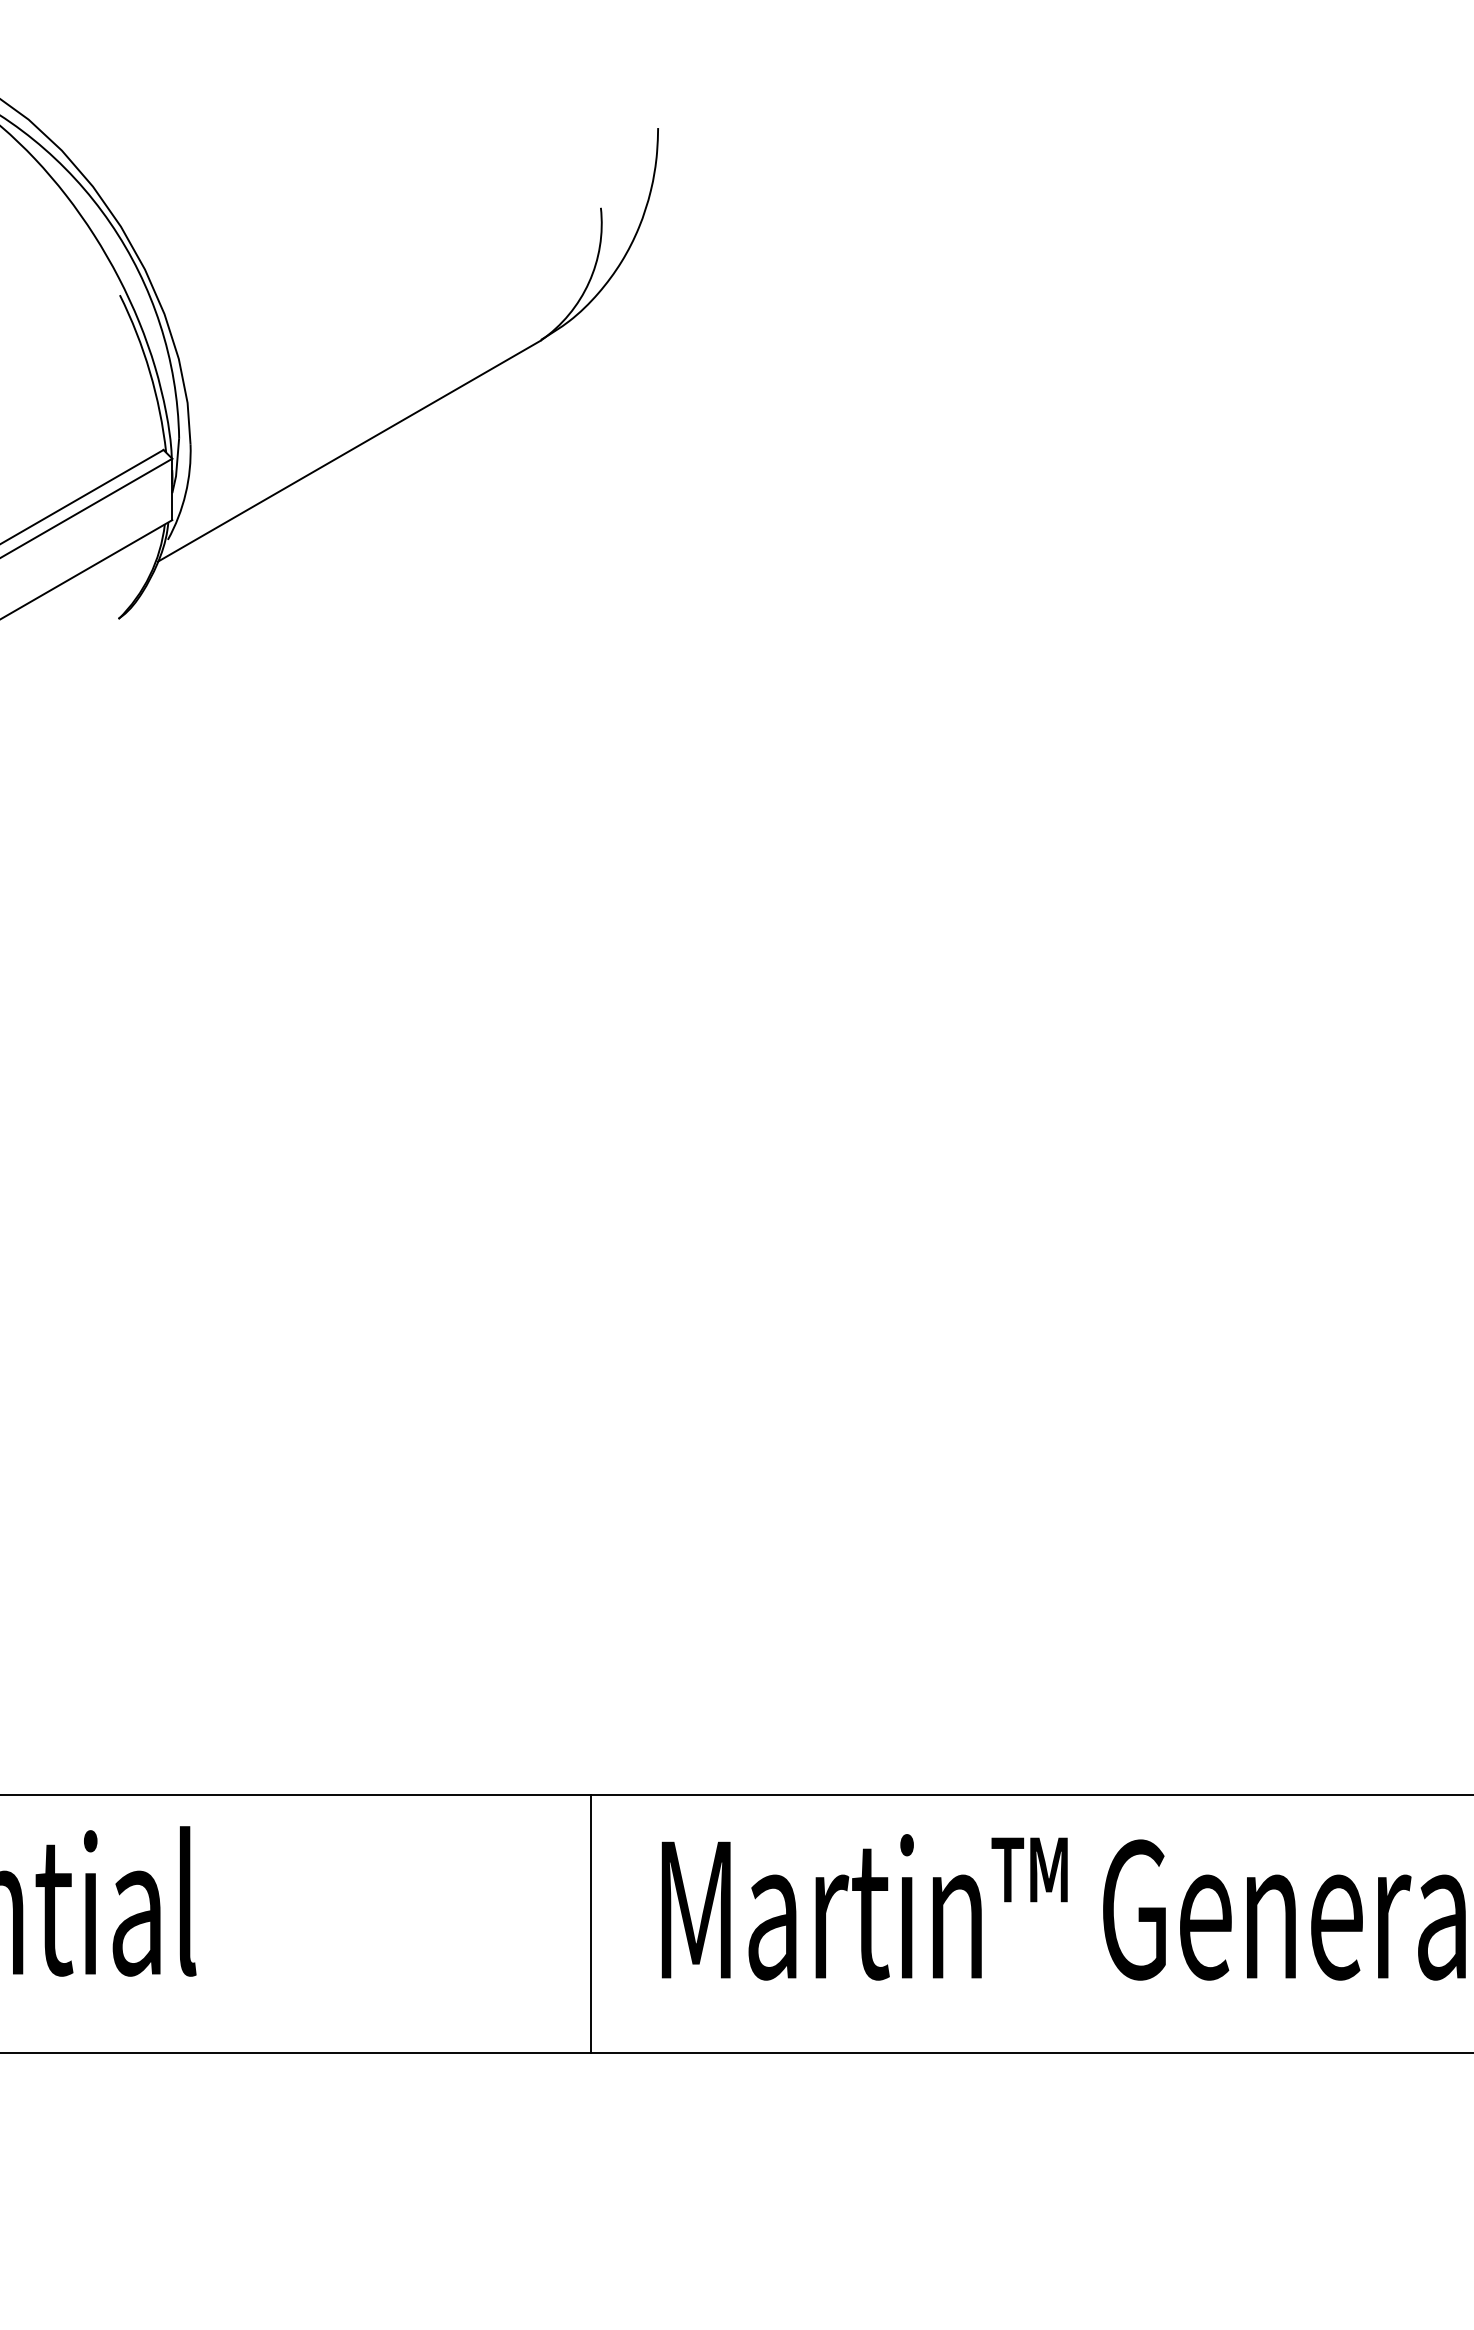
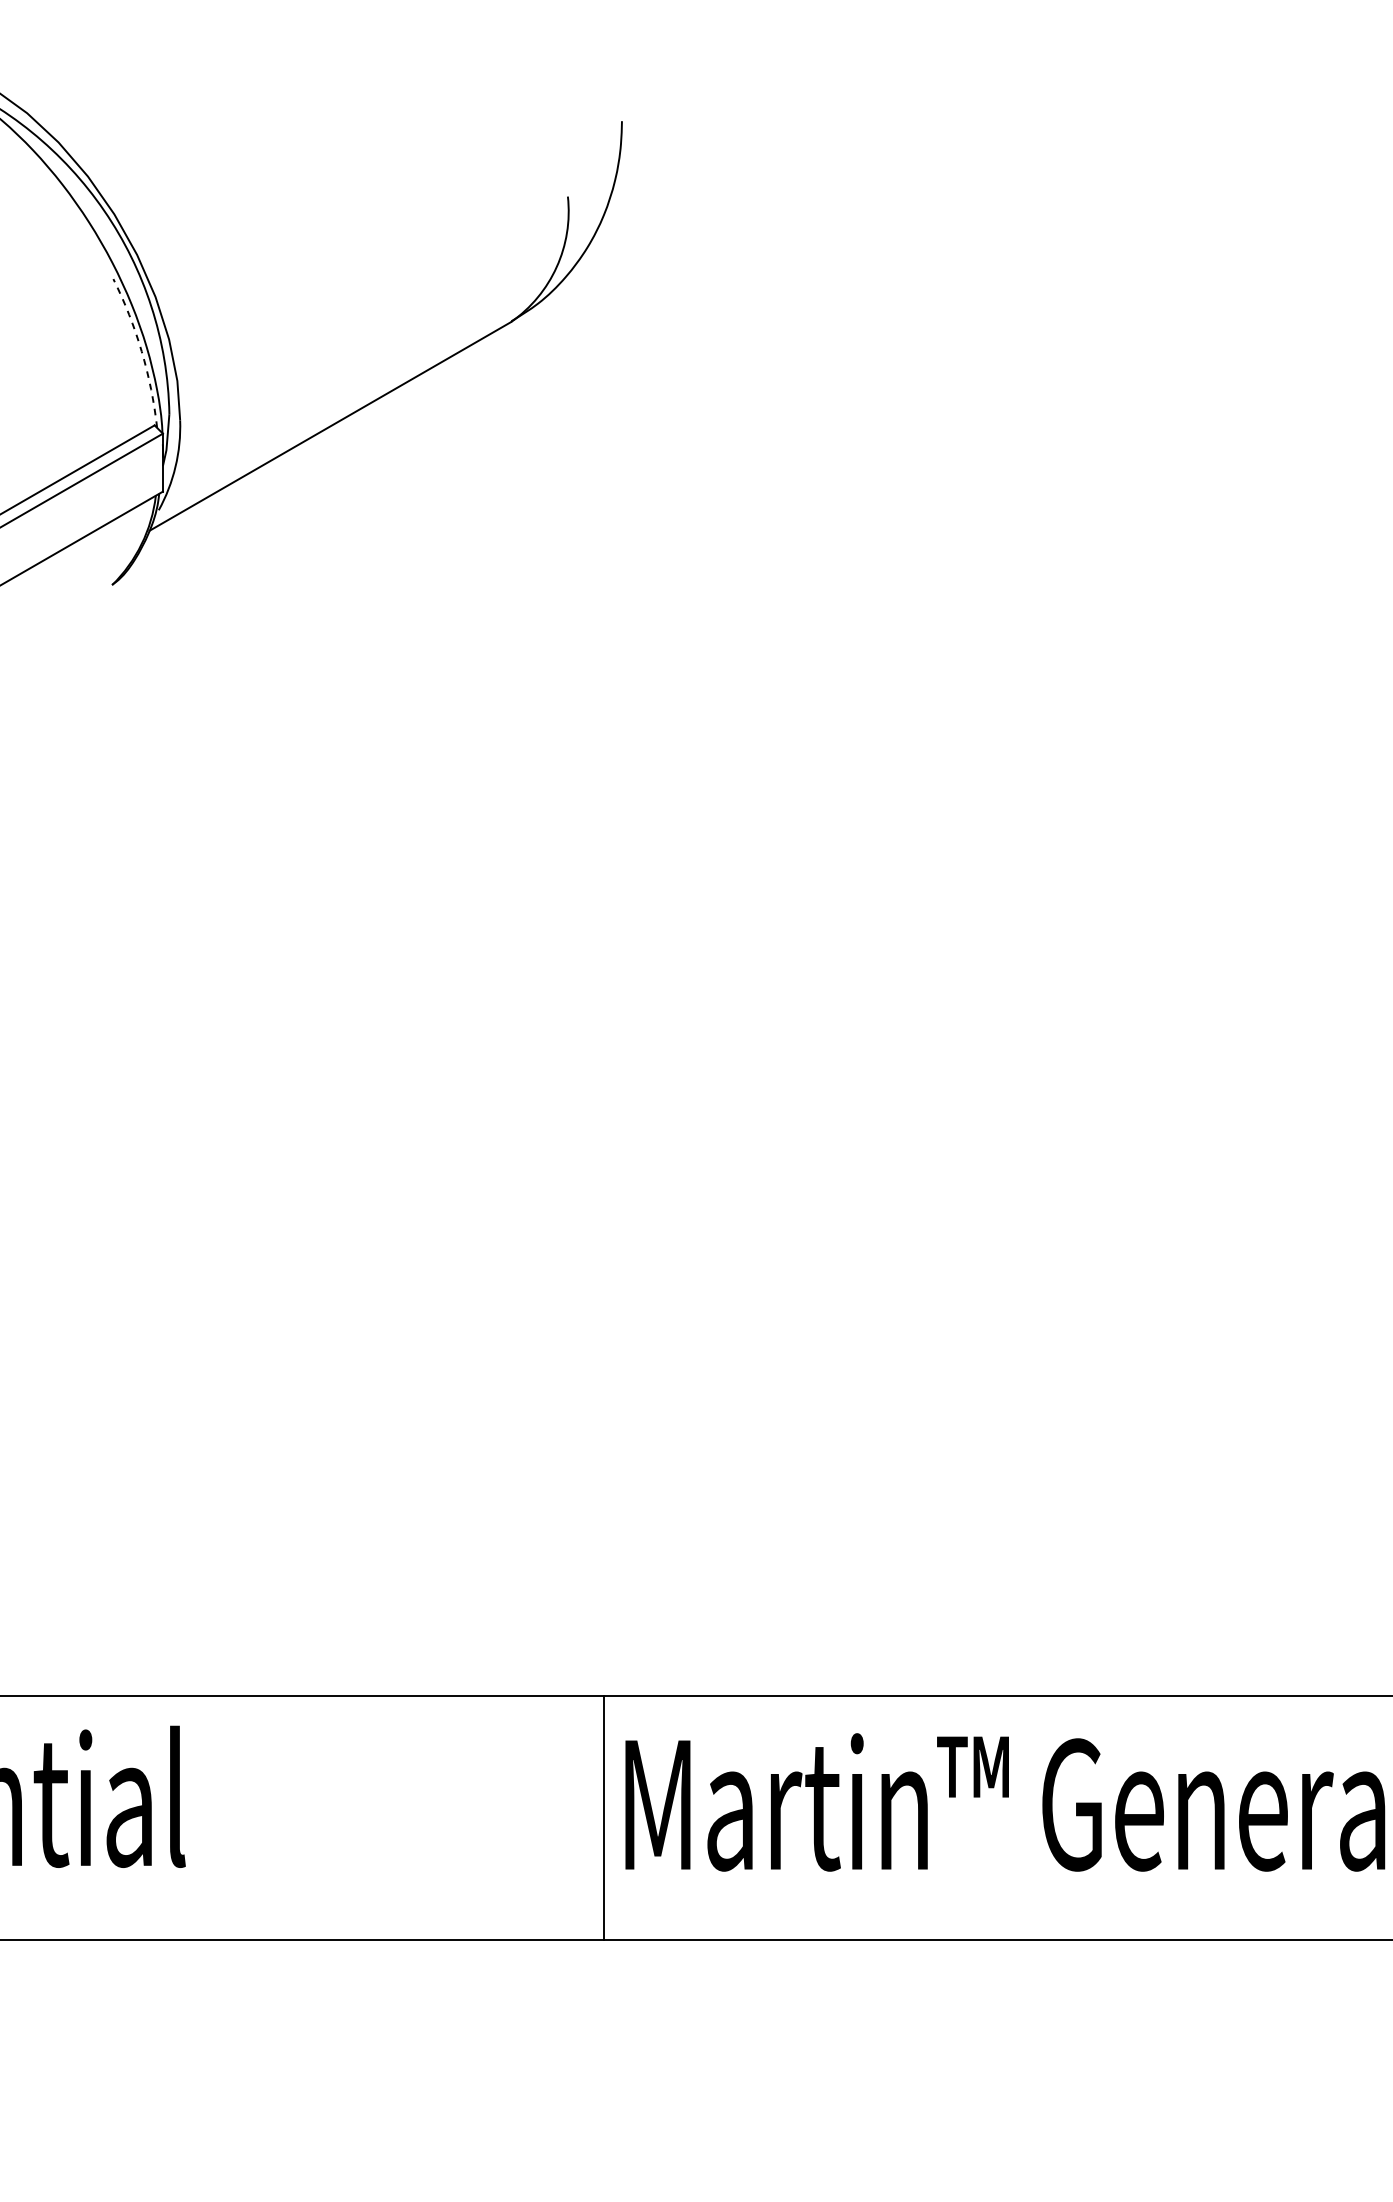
arc: (149, 371) -> (141, 351), solid -> dashed
line: (591, 1923) -> (604, 1817), moved

